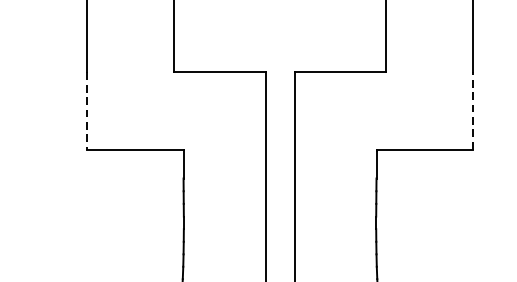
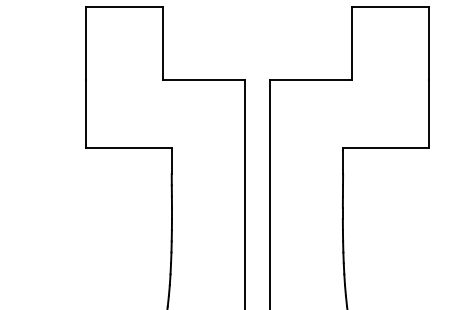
line: (472, 110) -> (428, 113), dashed -> solid
line: (87, 111) -> (86, 114), dashed -> solid

